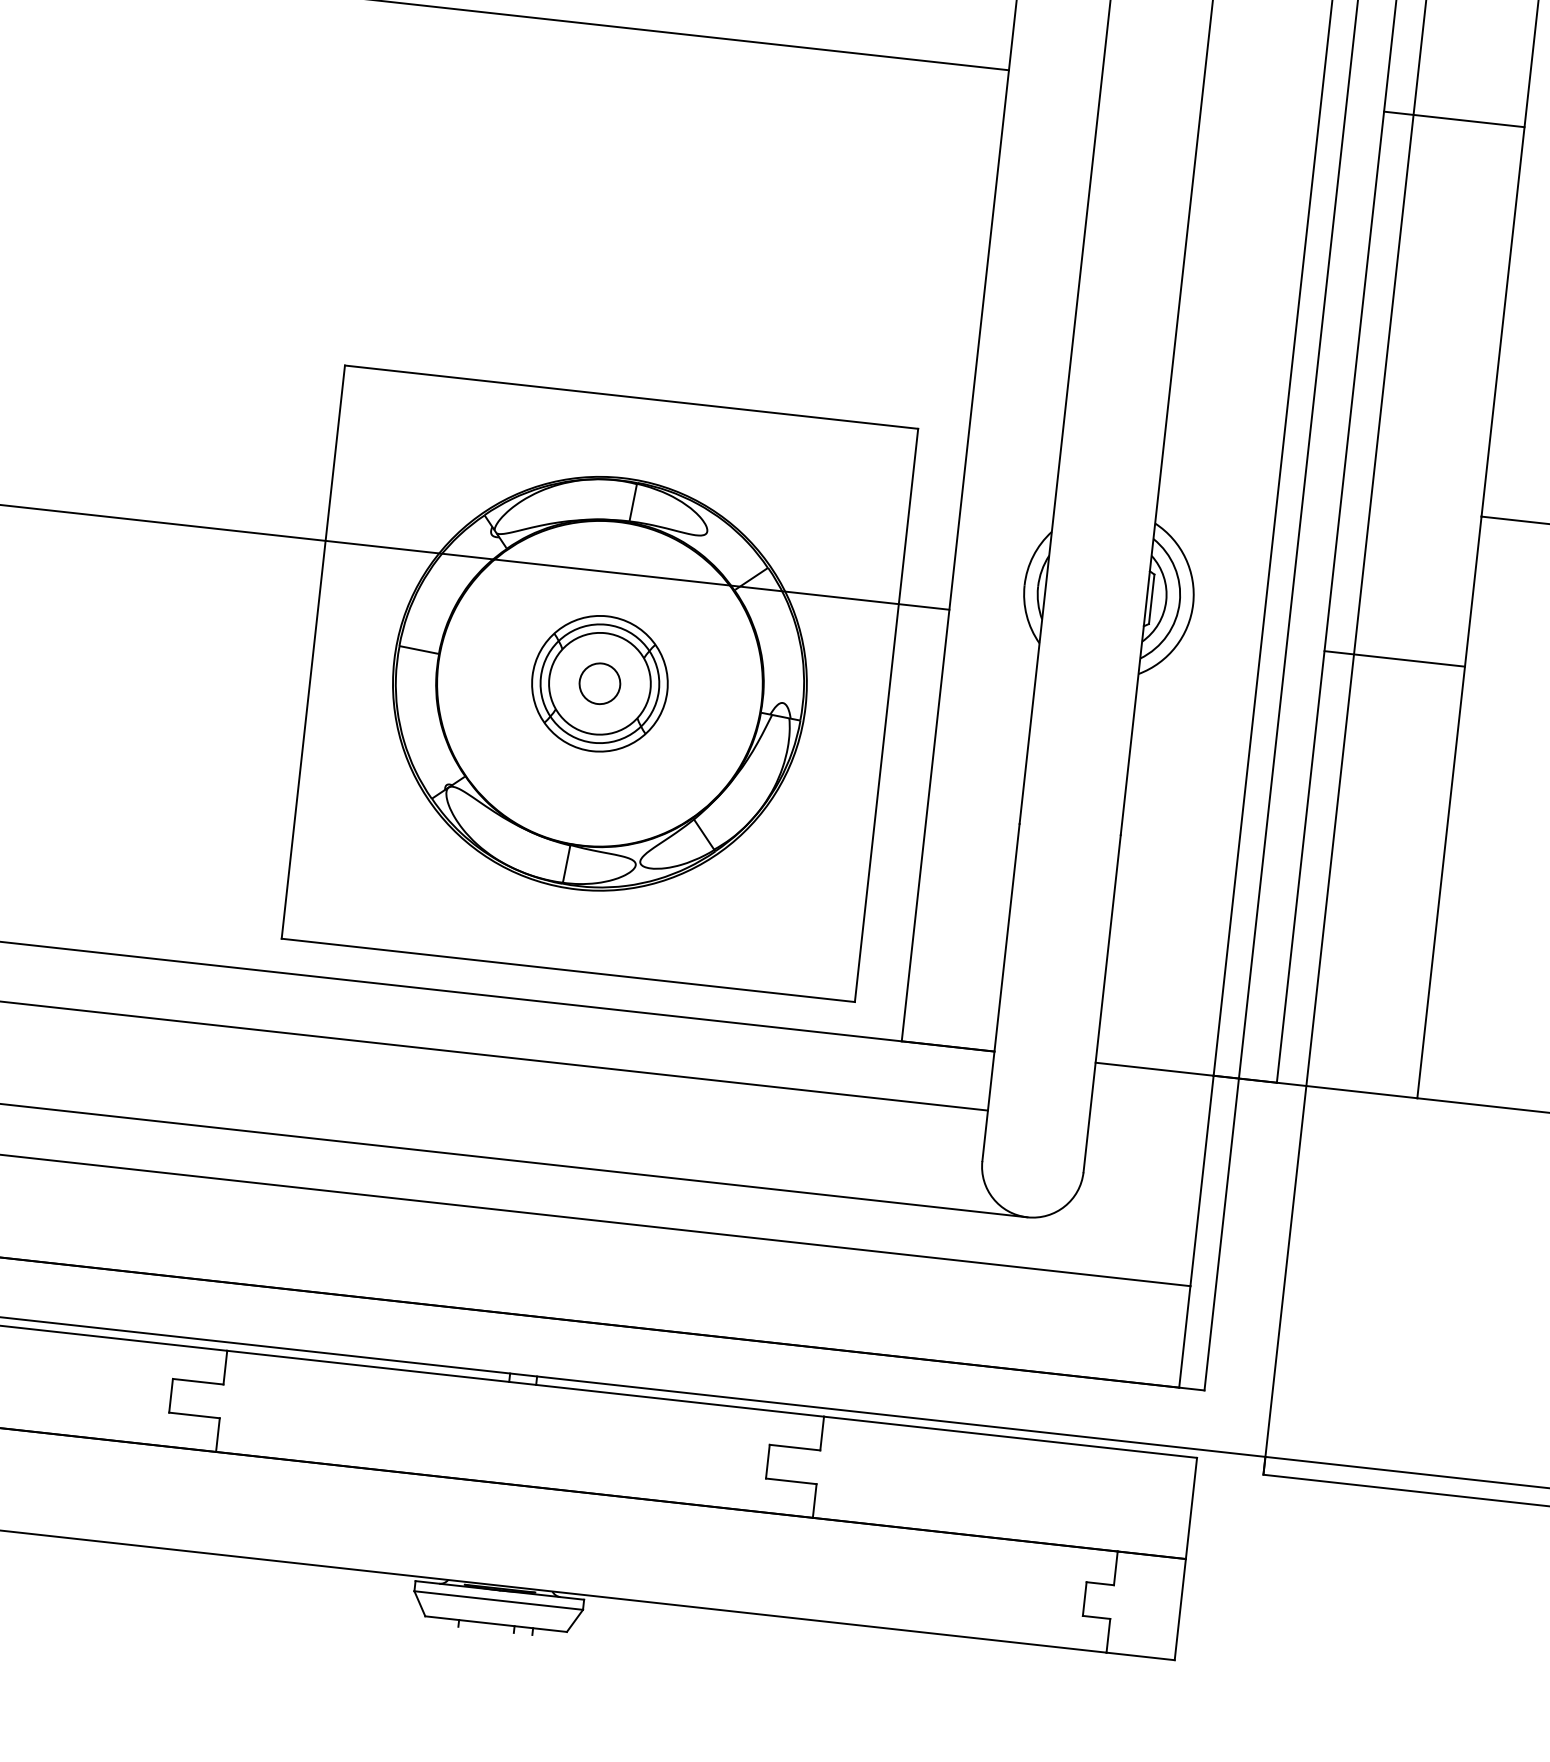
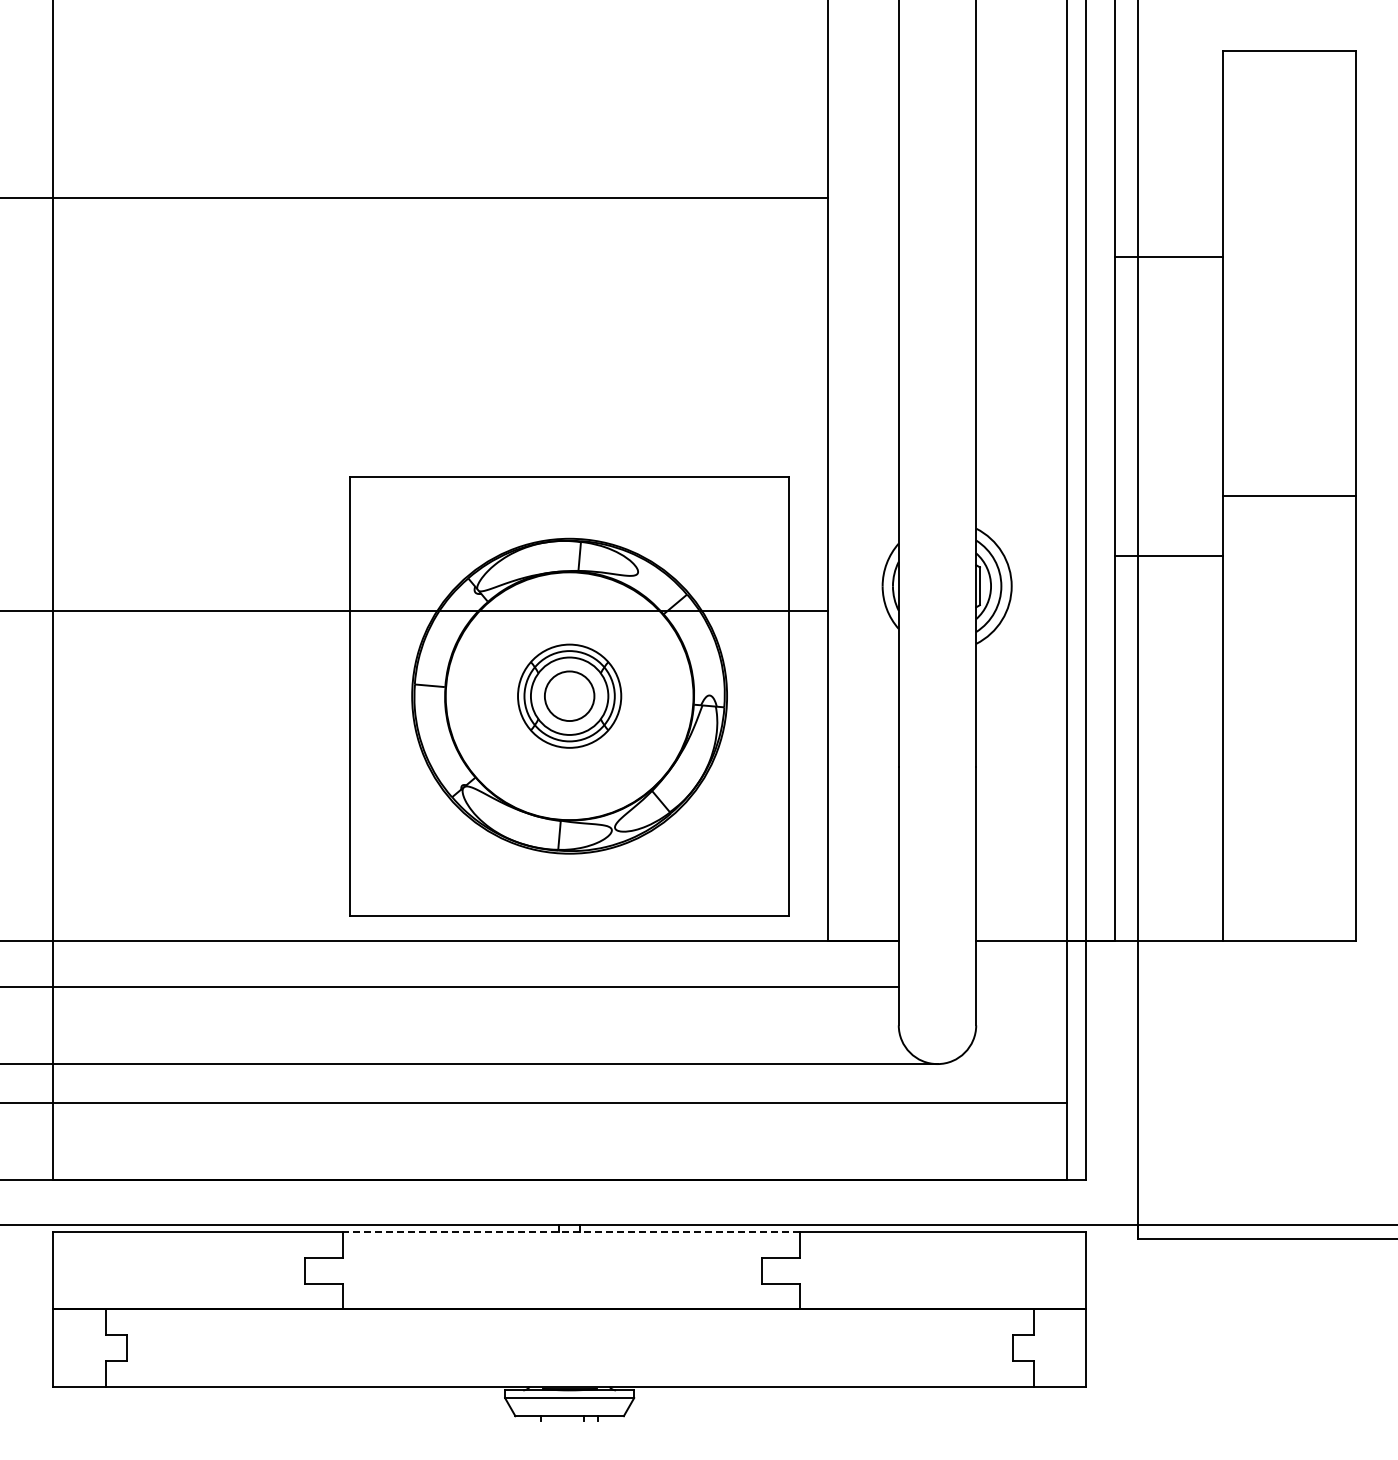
line: (1453, 120) -> (1168, 257), moved
line: (1394, 659) -> (1168, 556), moved
circle: (599, 682) -> (569, 695), size x1.6
line: (525, 1383) -> (571, 1231), solid -> dashed

